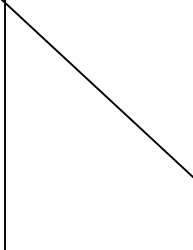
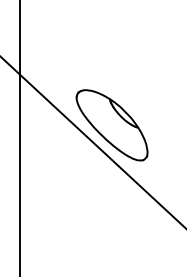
part: (107, 59) -> (111, 125), added

